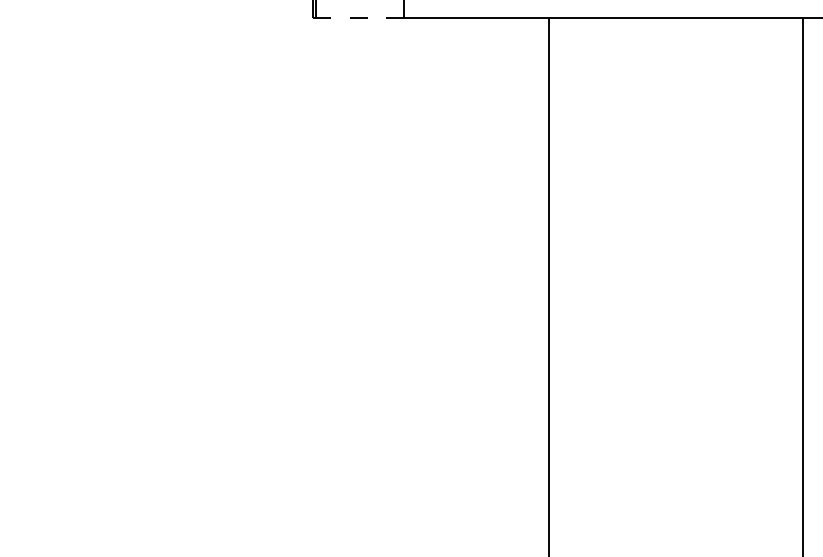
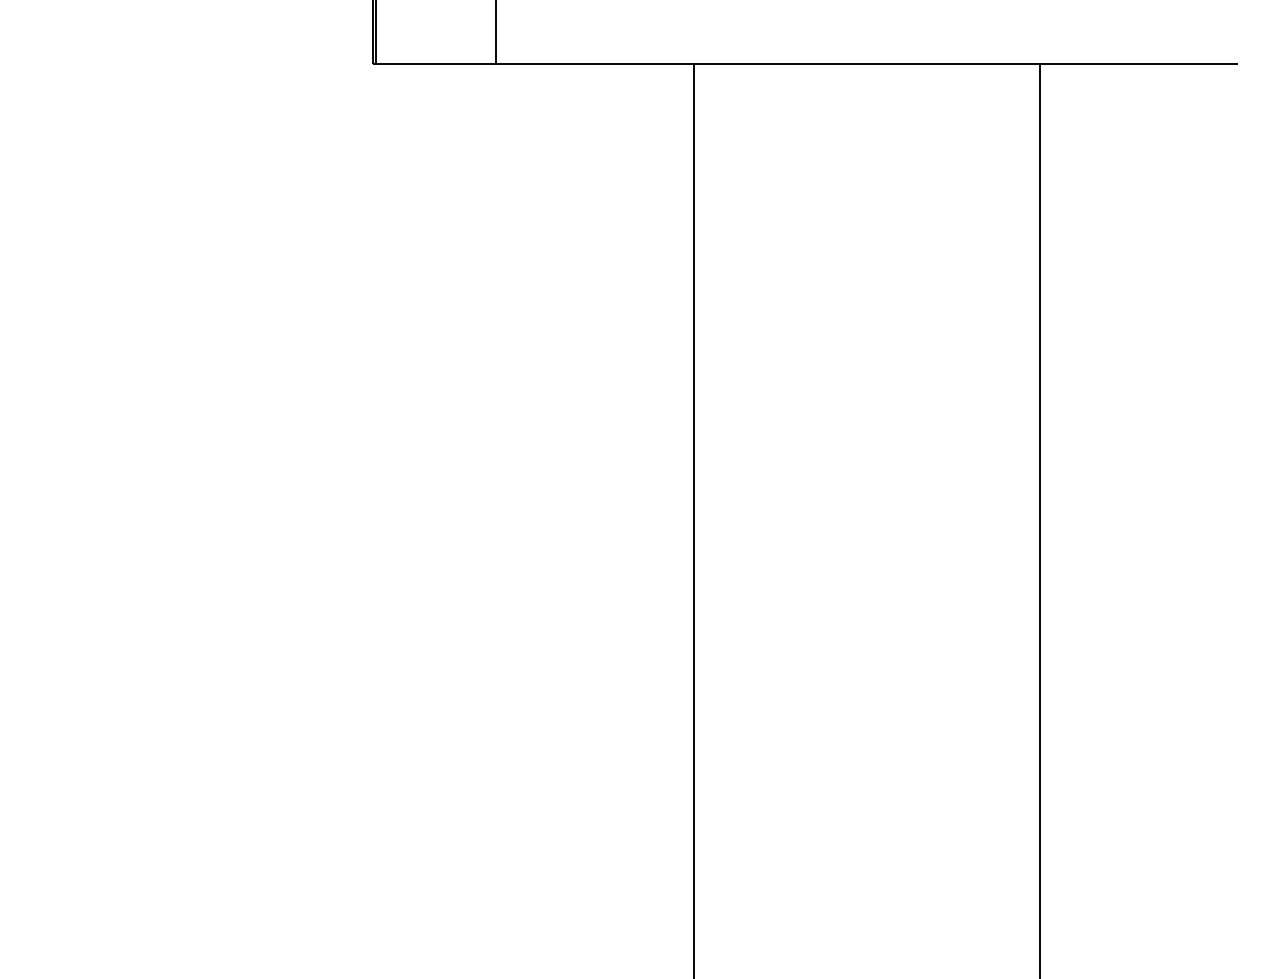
line: (359, 18) -> (435, 64), dashed -> solid

